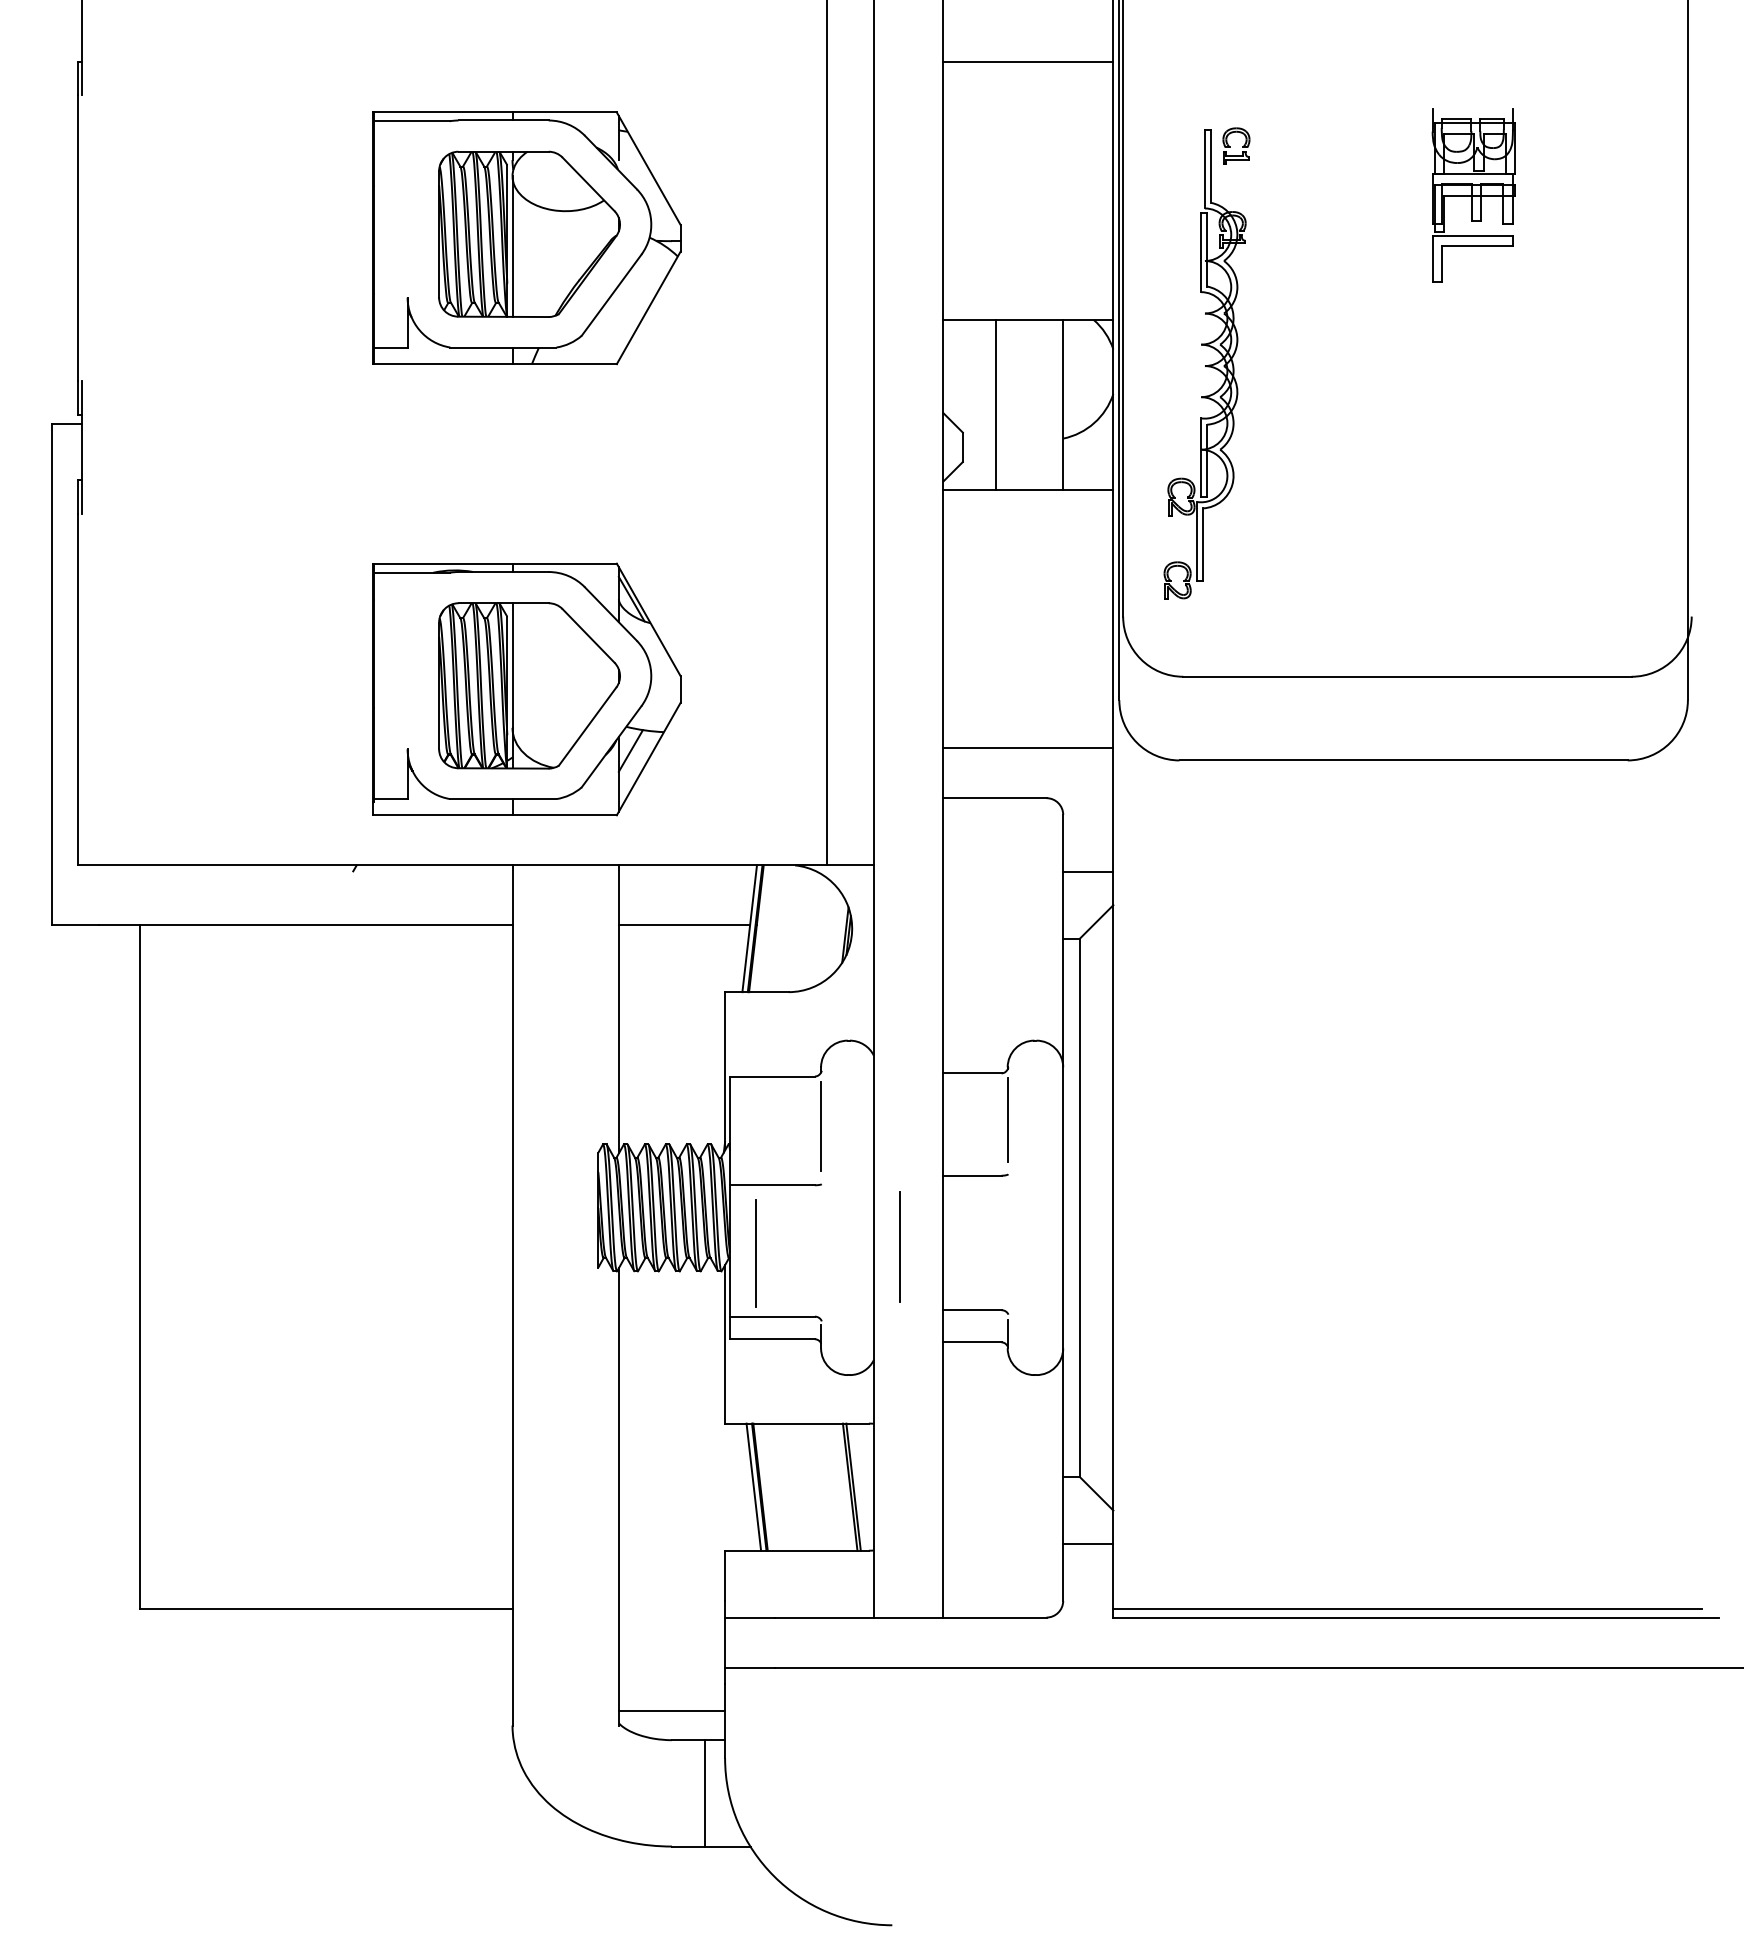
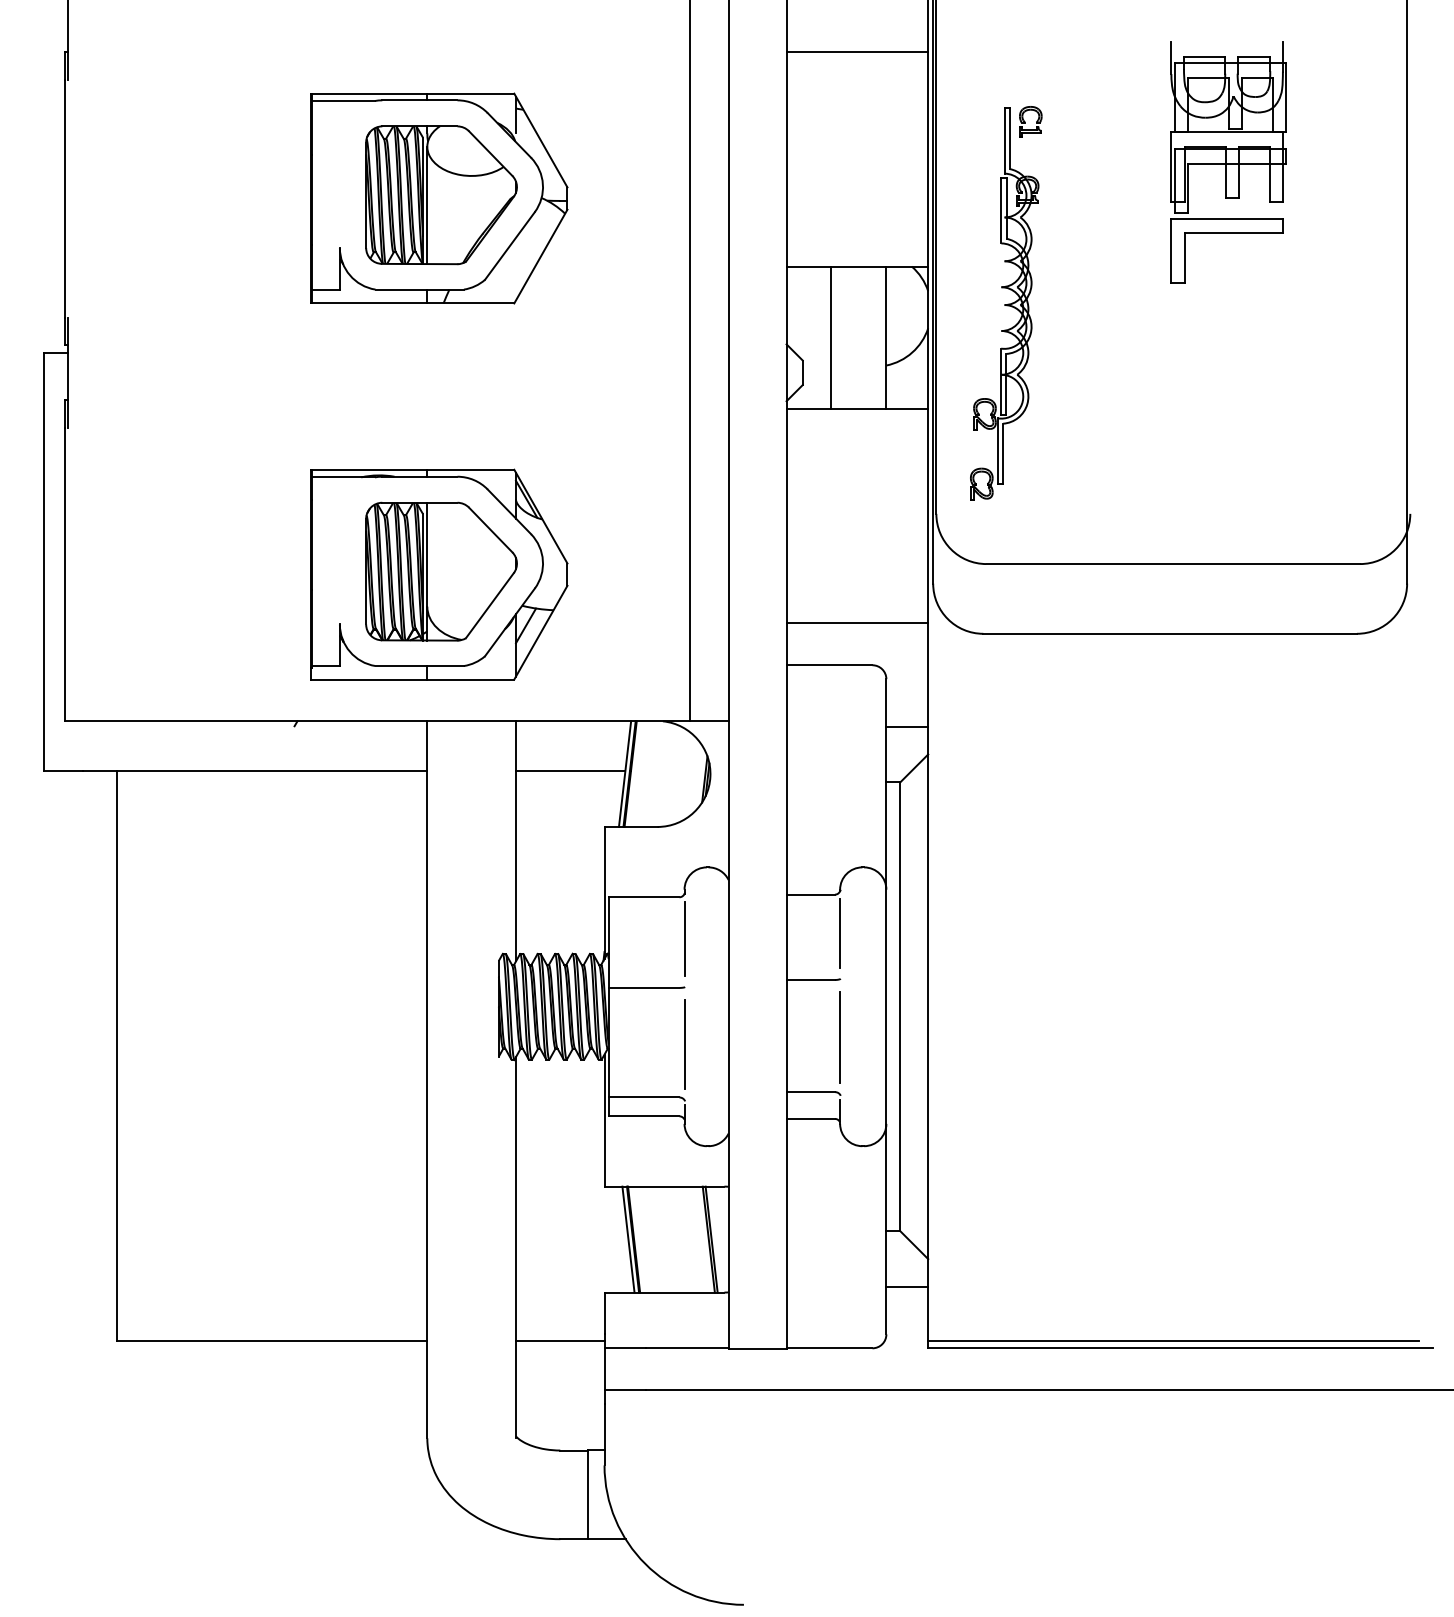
part: (1473, 195) -> (1228, 162), size x1.67
line: (899, 1246) -> (839, 1037), moved
line: (755, 1253) -> (684, 1044), moved
line: (671, 1711) -> (559, 1341), moved

